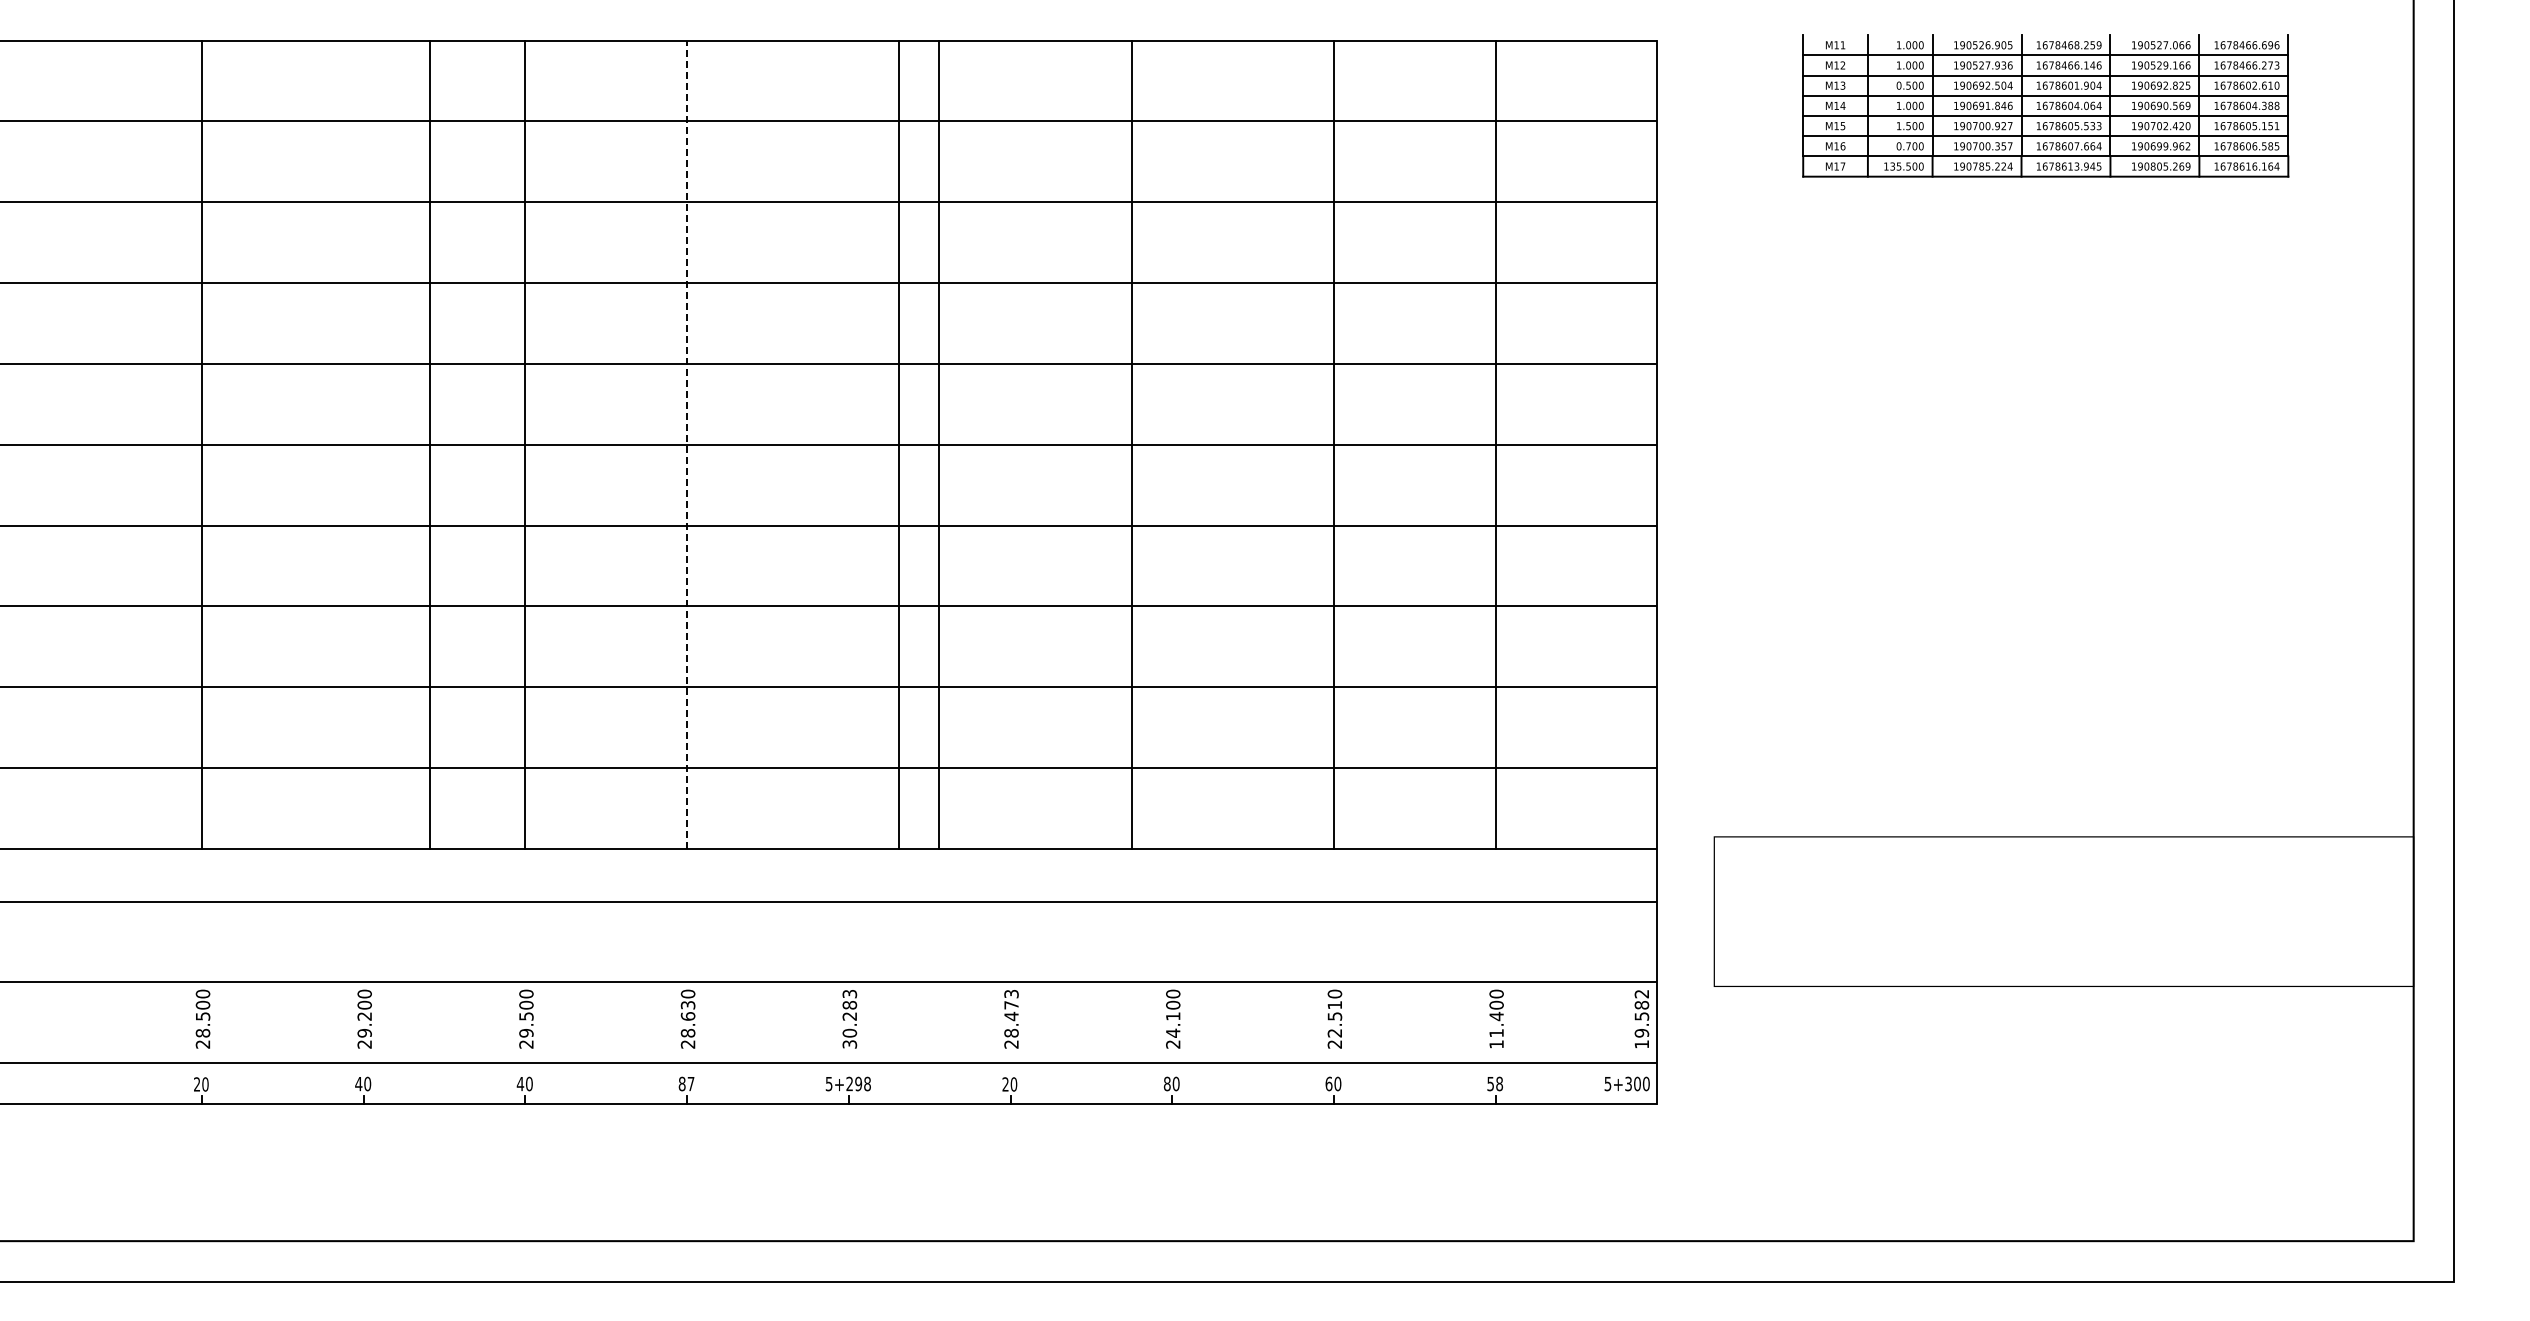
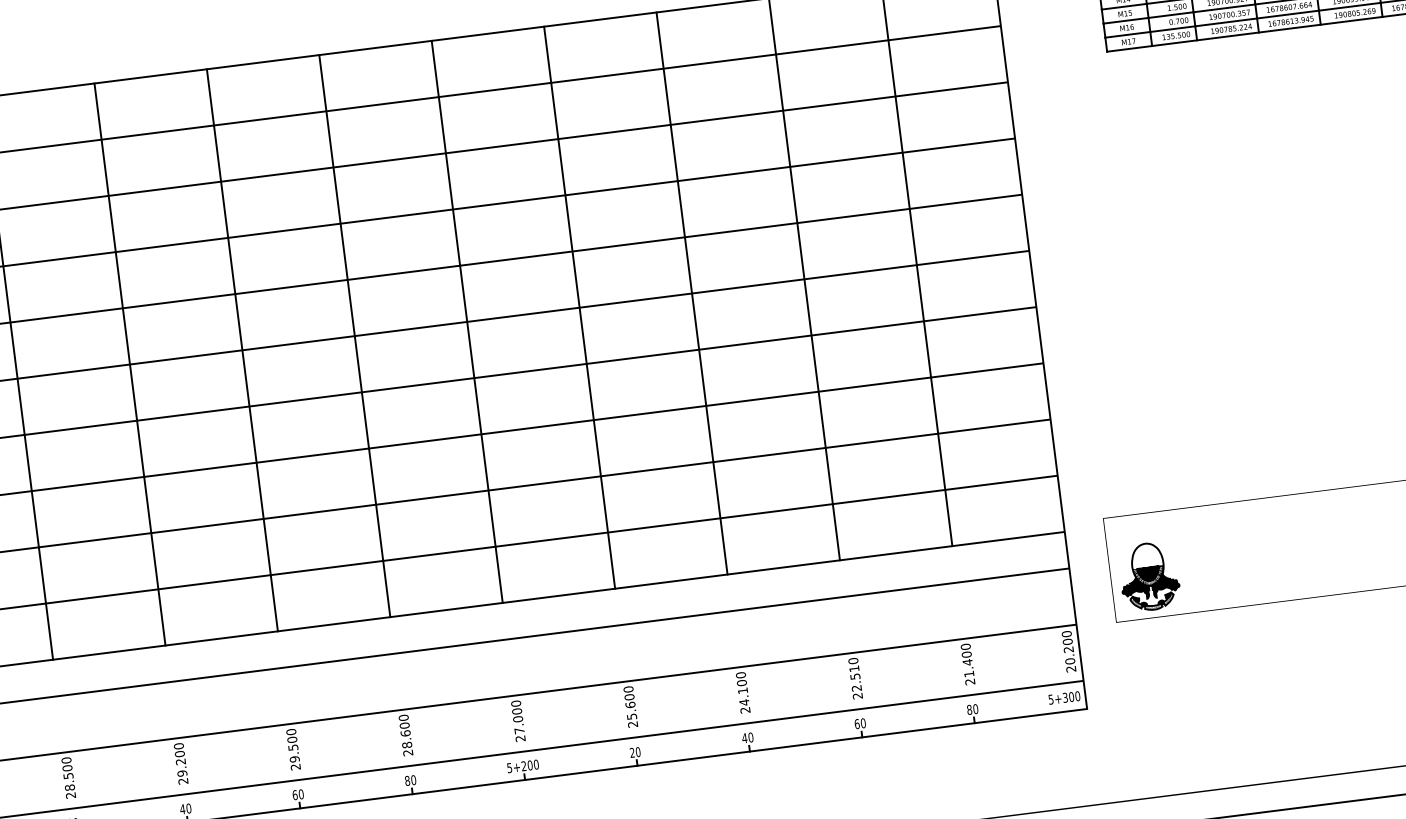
line: (429, 444) -> (129, 364), moved
line: (687, 444) -> (355, 335), dashed -> solid
line: (898, 444) -> (466, 321), moved
line: (938, 444) -> (579, 307), moved
line: (1132, 444) -> (692, 293), moved
part: (1768, 927) -> (1148, 576), added
text: (687, 1004) -> (404, 725), 28.630 -> 28.600
text: (1011, 1013) -> (630, 702), 28.473 -> 25.600
text: (849, 1018) -> (518, 720), 30.283 -> 27.000
text: (1641, 1018) -> (1068, 651), 19.582 -> 20.200
text: (1496, 1044) -> (970, 681), 11.400 -> 21.400
text: (520, 1083) -> (295, 794), 40 -> 60
text: (690, 1083) -> (413, 779), 87 -> 80
text: (1166, 1083) -> (744, 738), 80 -> 40
text: (1495, 1083) -> (972, 709), 58 -> 80
text: (862, 1084) -> (532, 765), 5+298 -> 5+200

